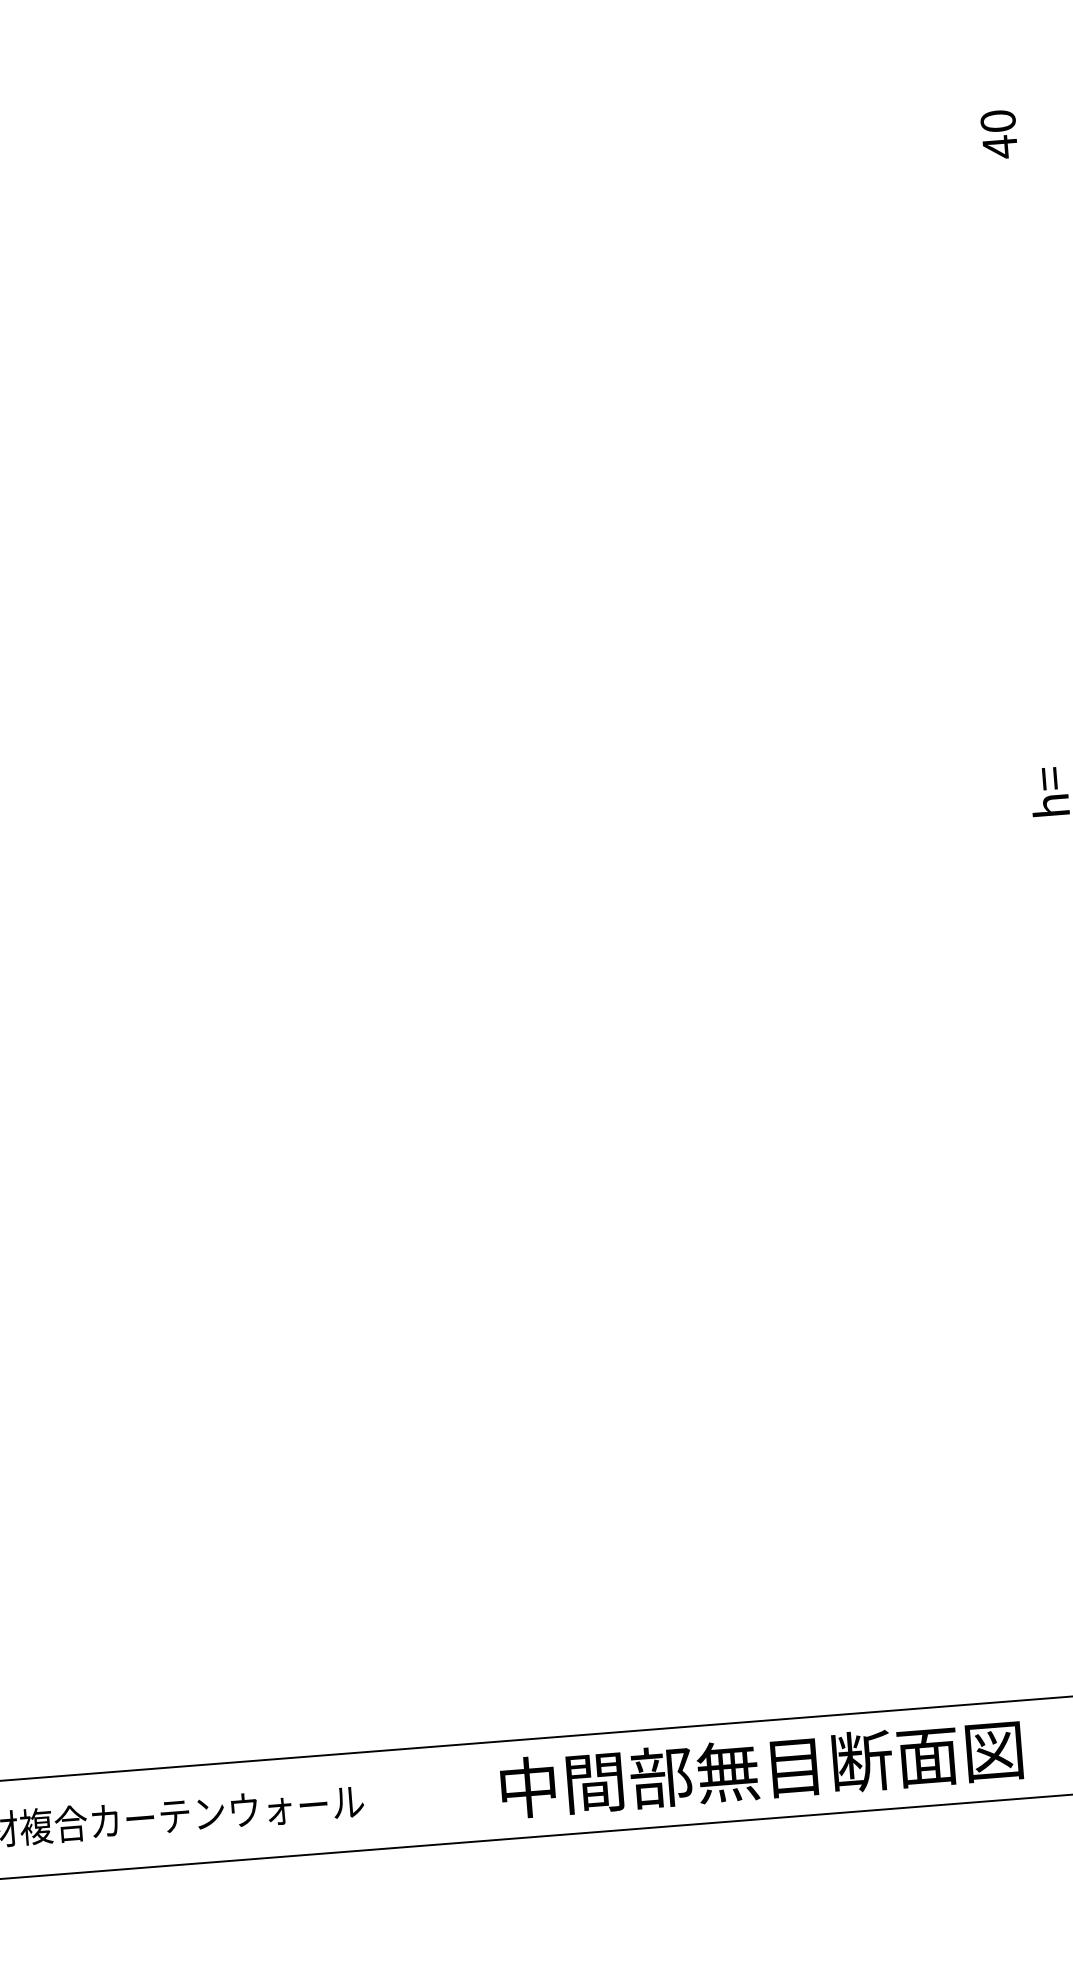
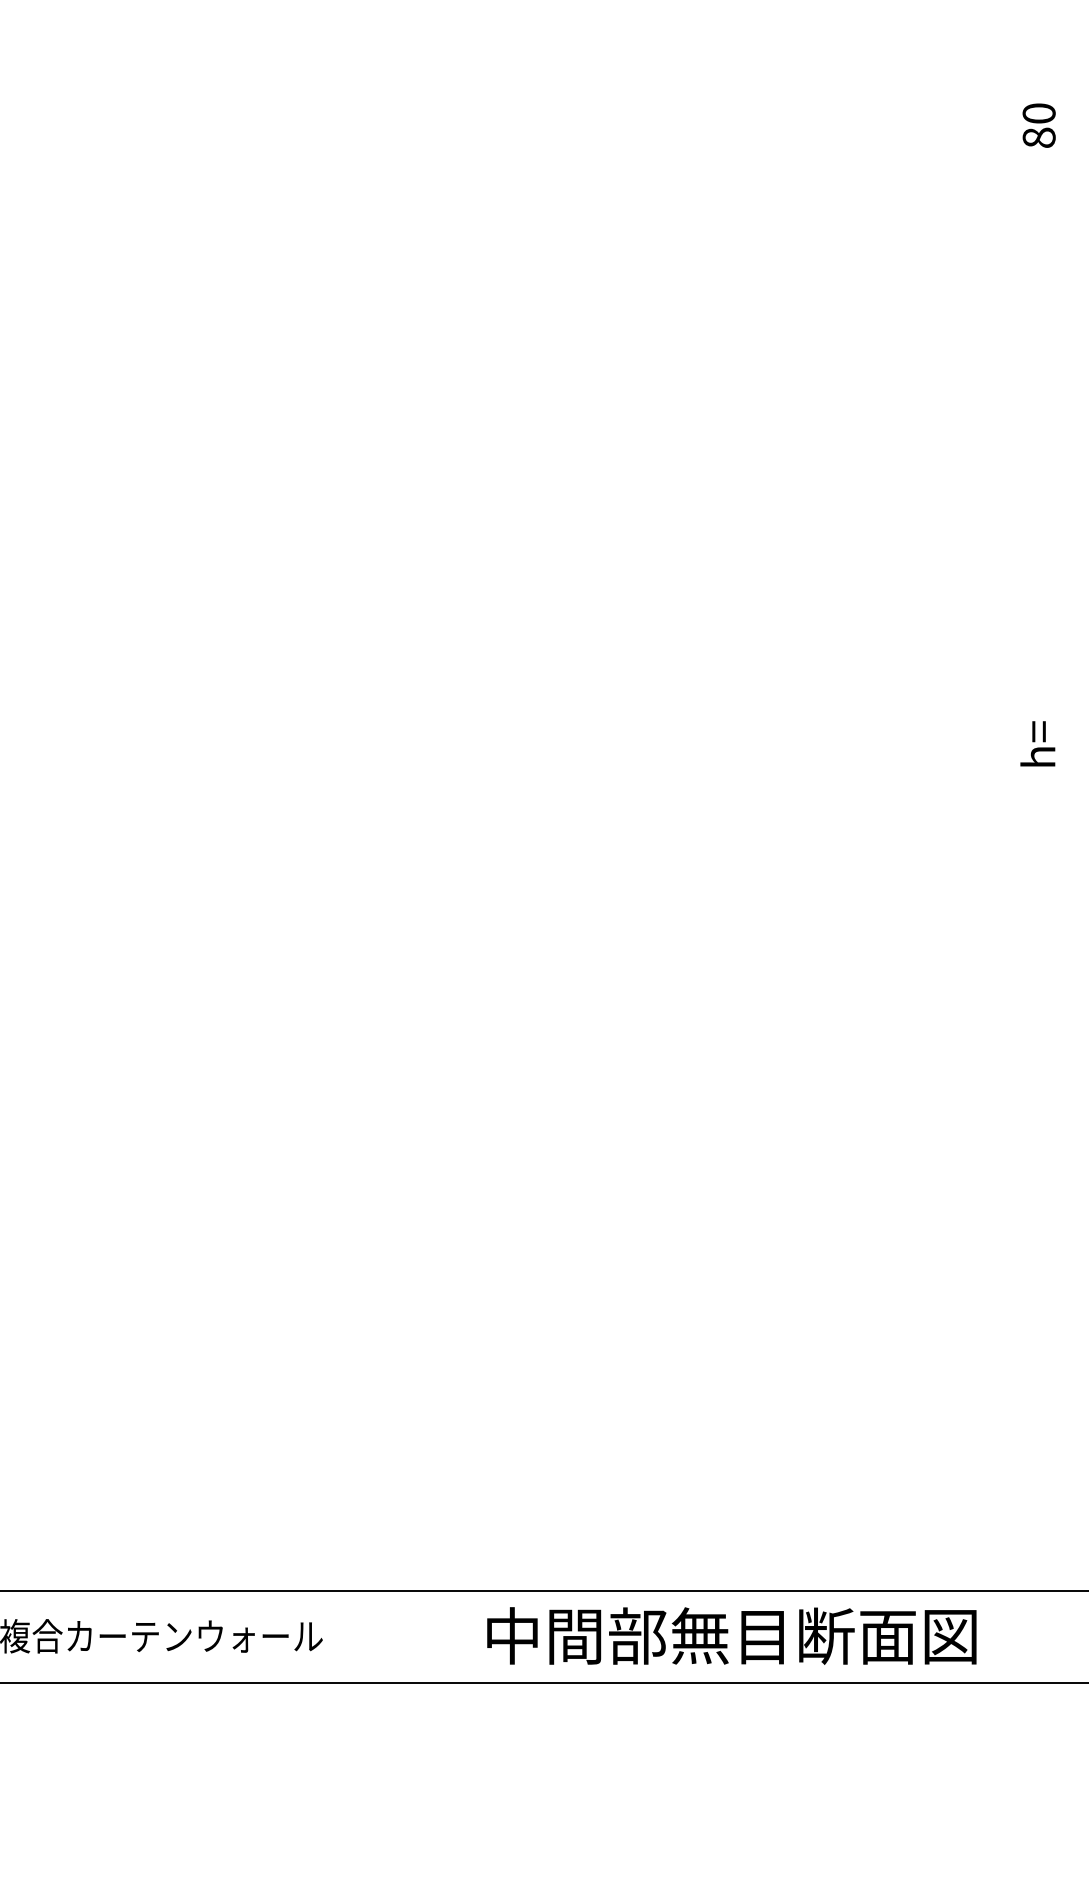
text: (999, 147) -> (1038, 138), 40 -> 80
text: (761, 1768) -> (731, 1635), moved

